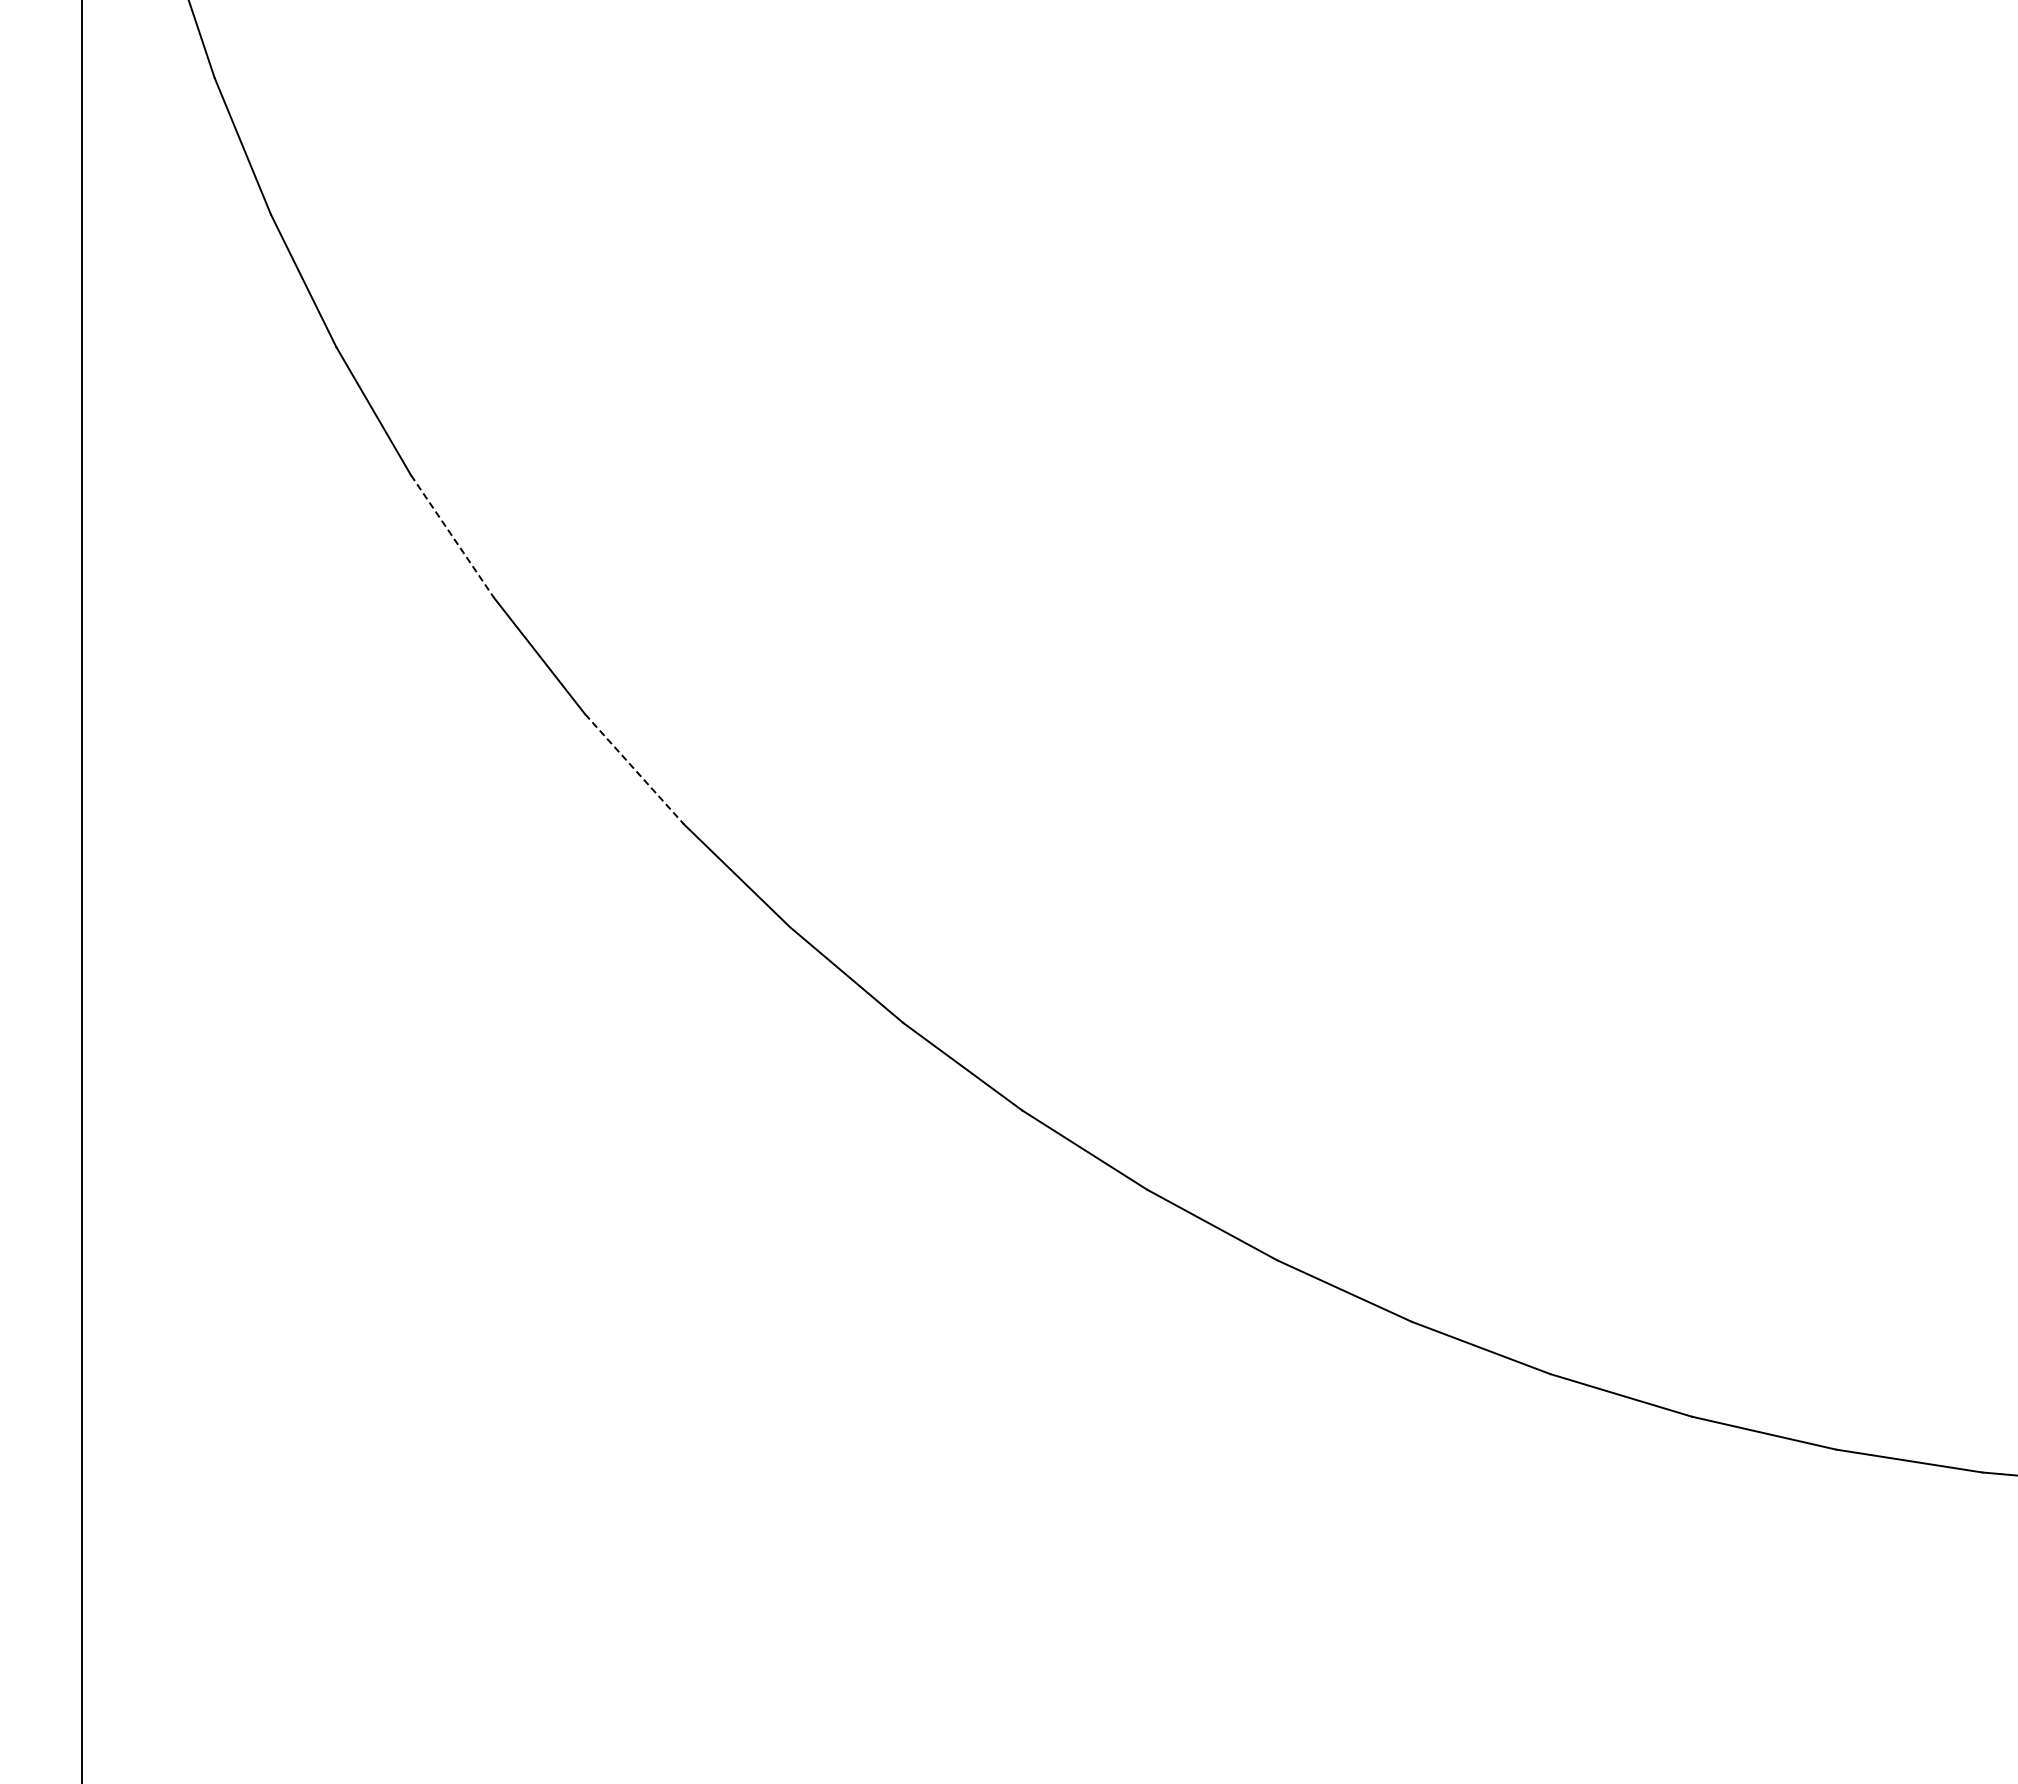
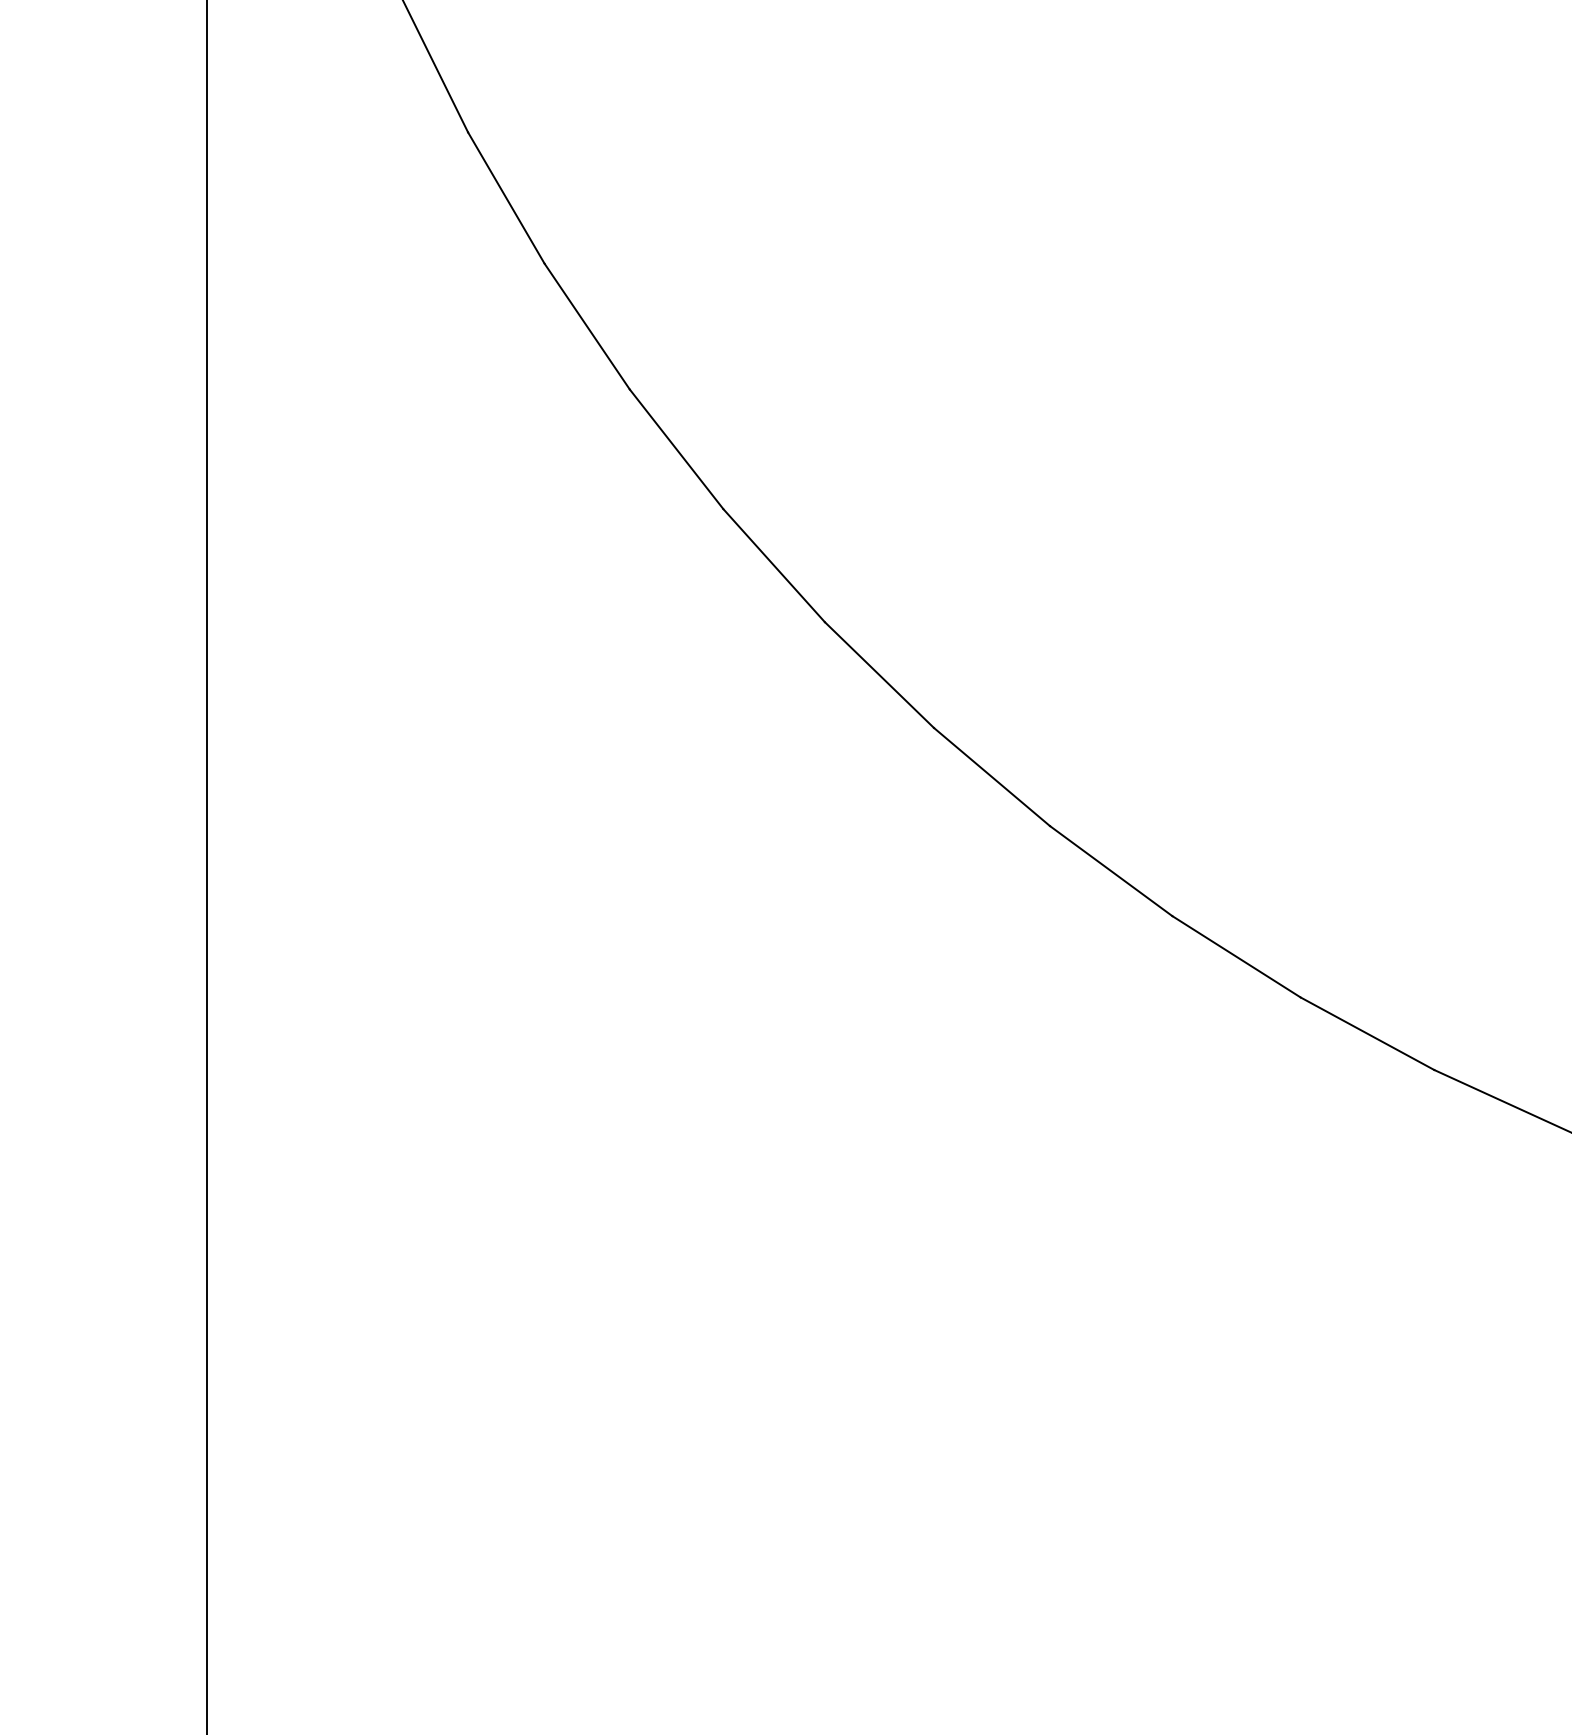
line: (452, 536) -> (587, 326), dashed -> solid
line: (634, 769) -> (774, 565), dashed -> solid

